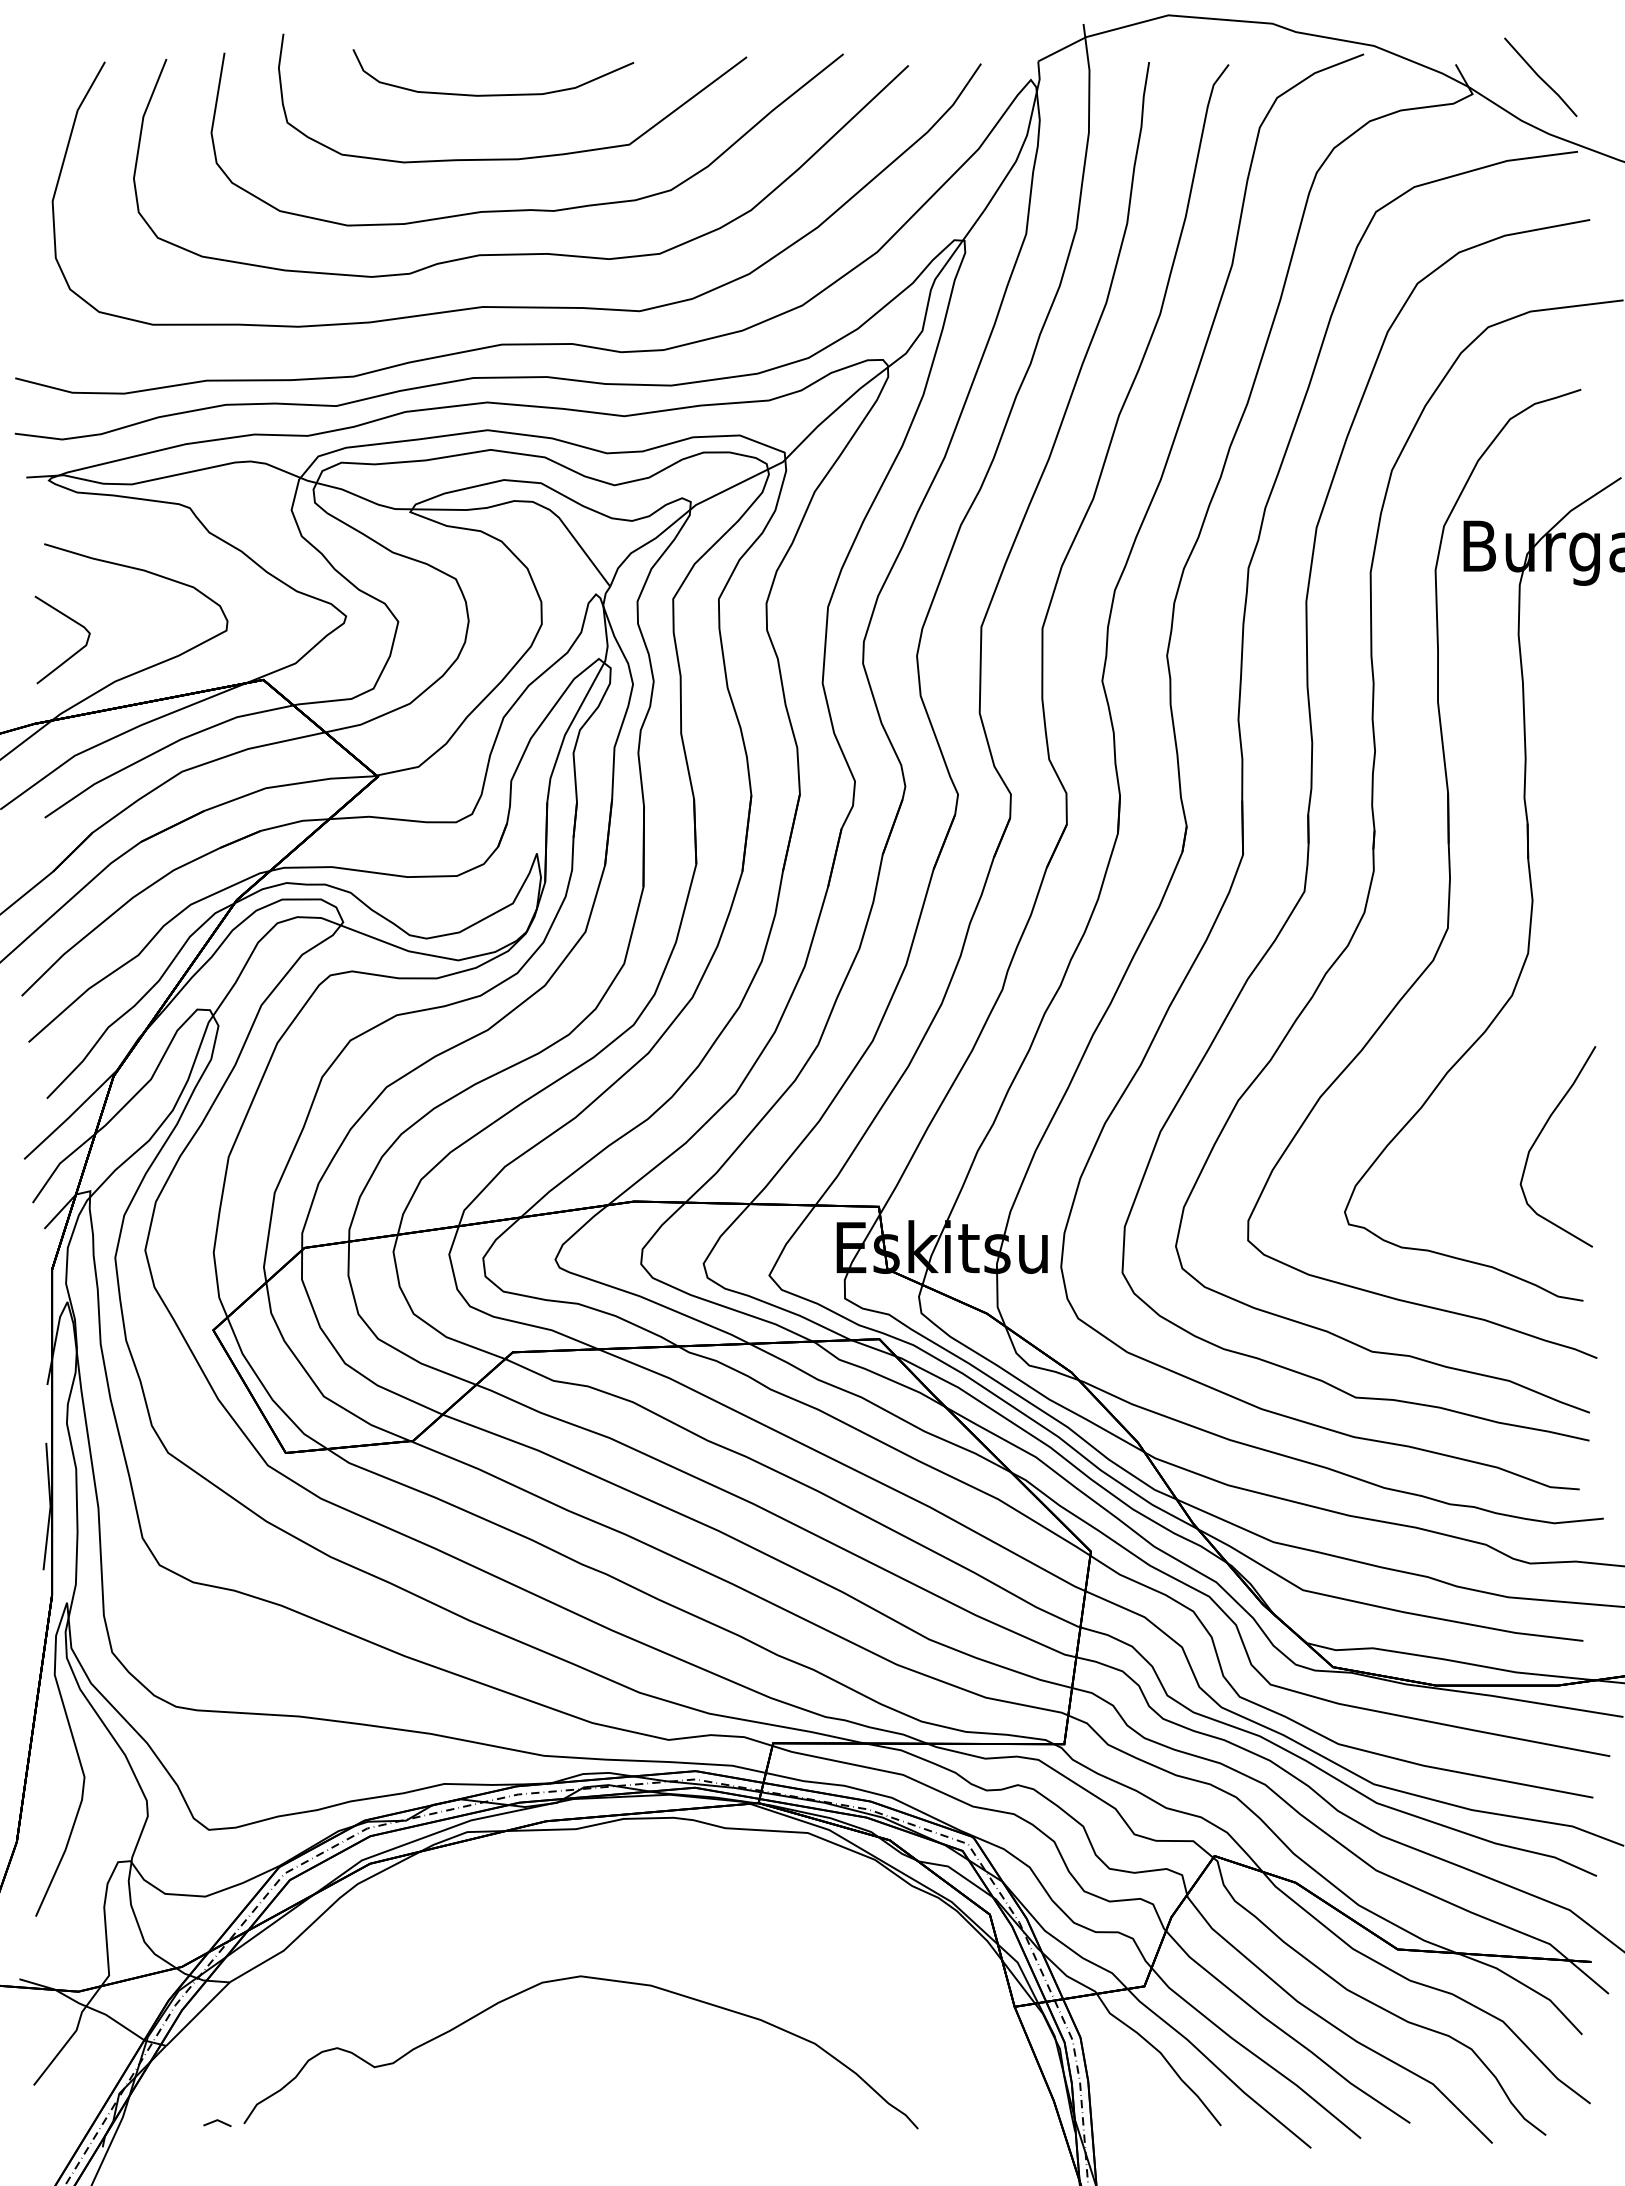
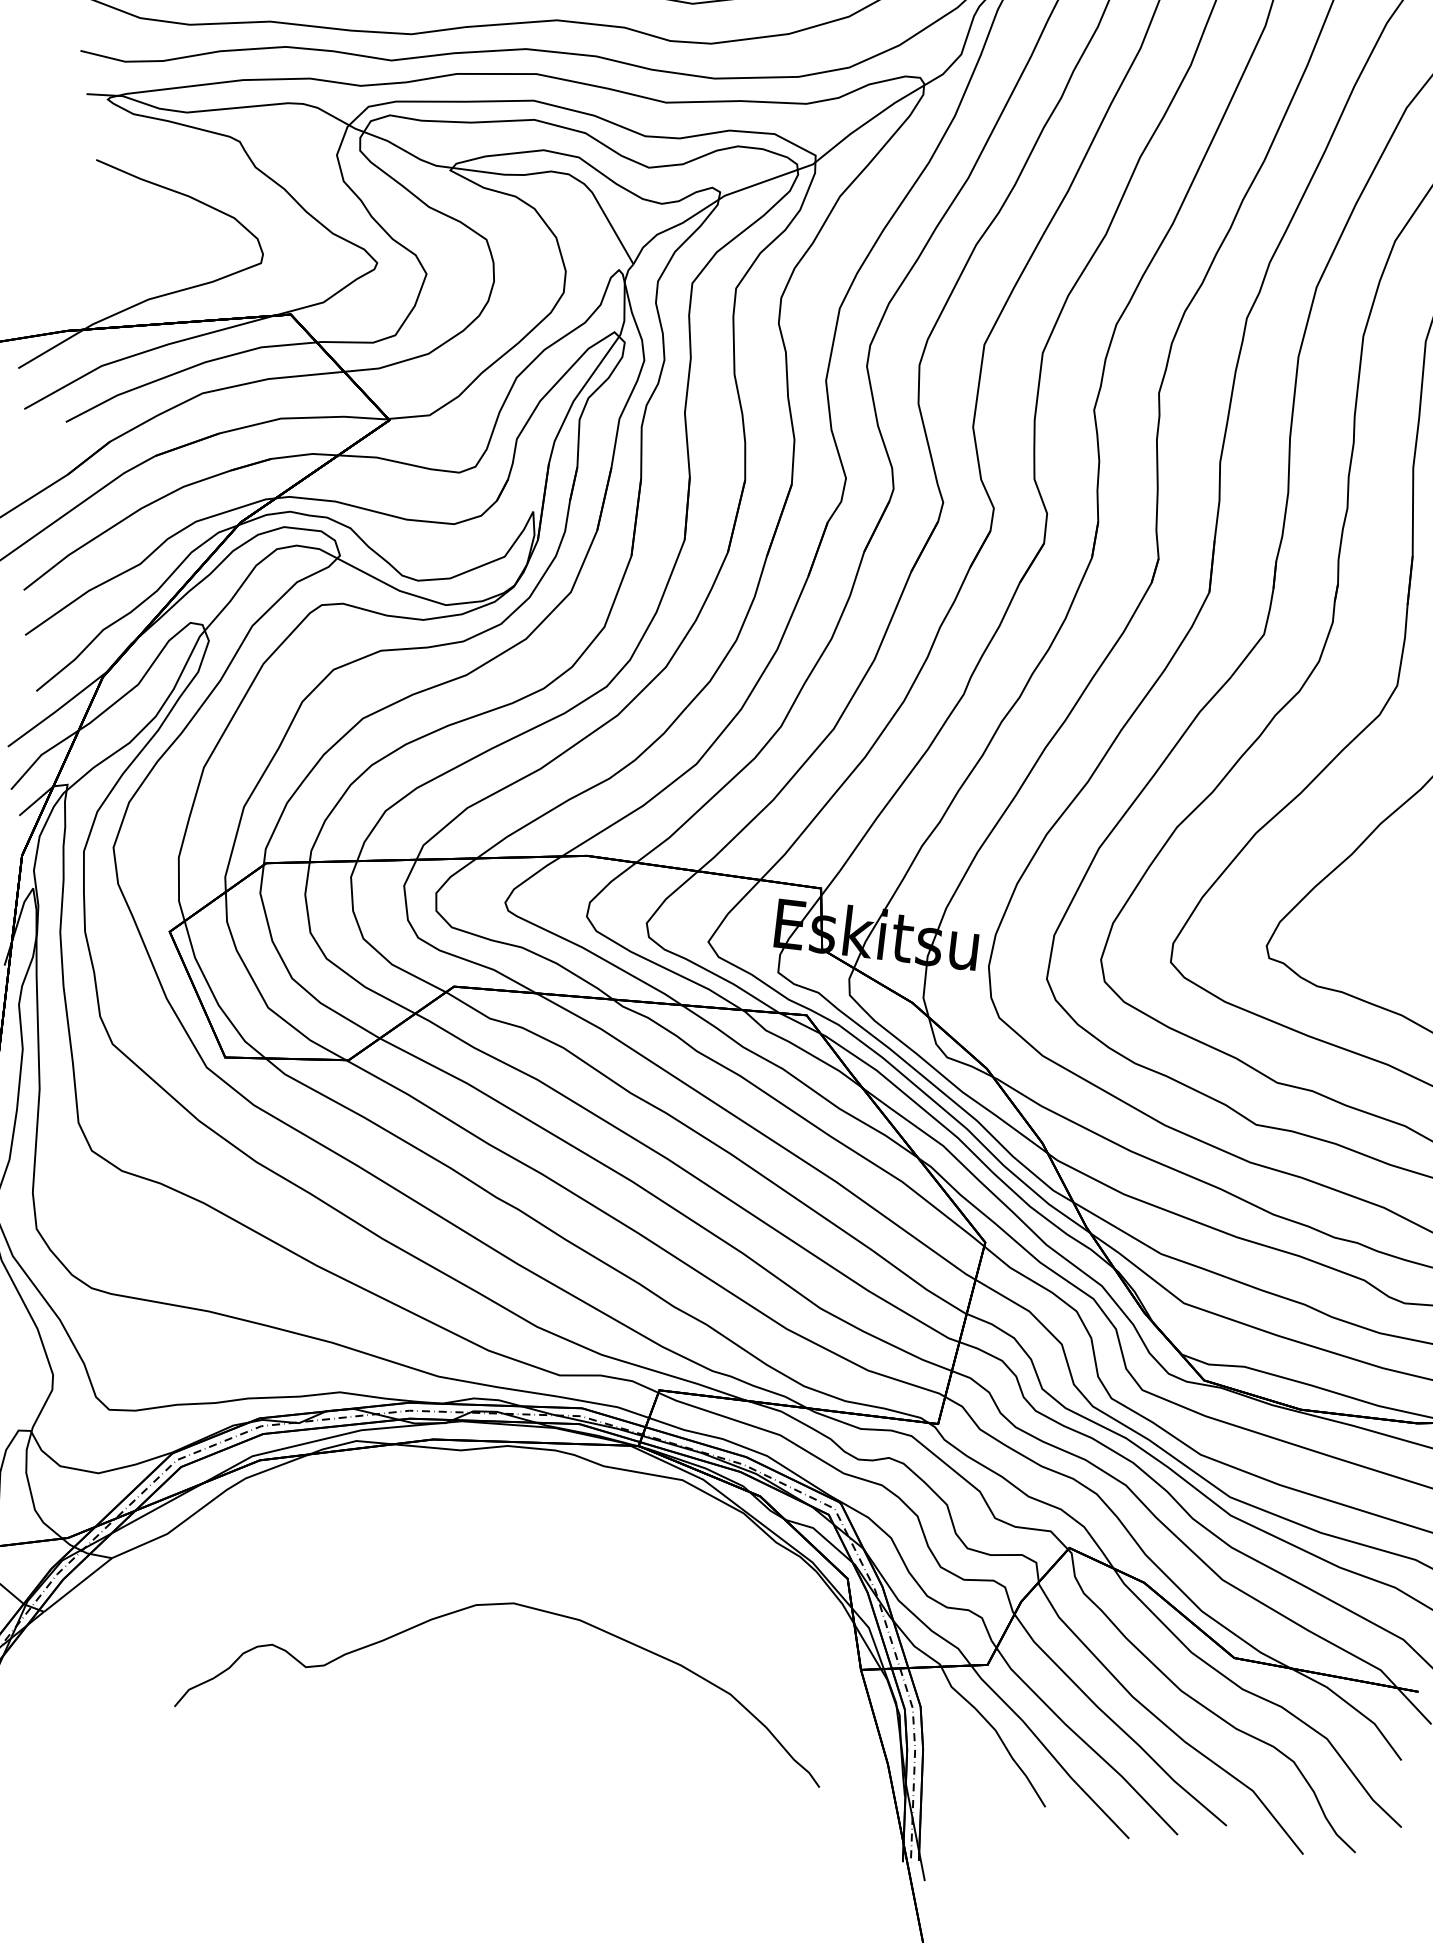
curve: (72, 654) -> (110, 268), removed
curve: (569, 1979) -> (502, 1605), moved
line: (217, 2121) -> (84, 1690), removed

